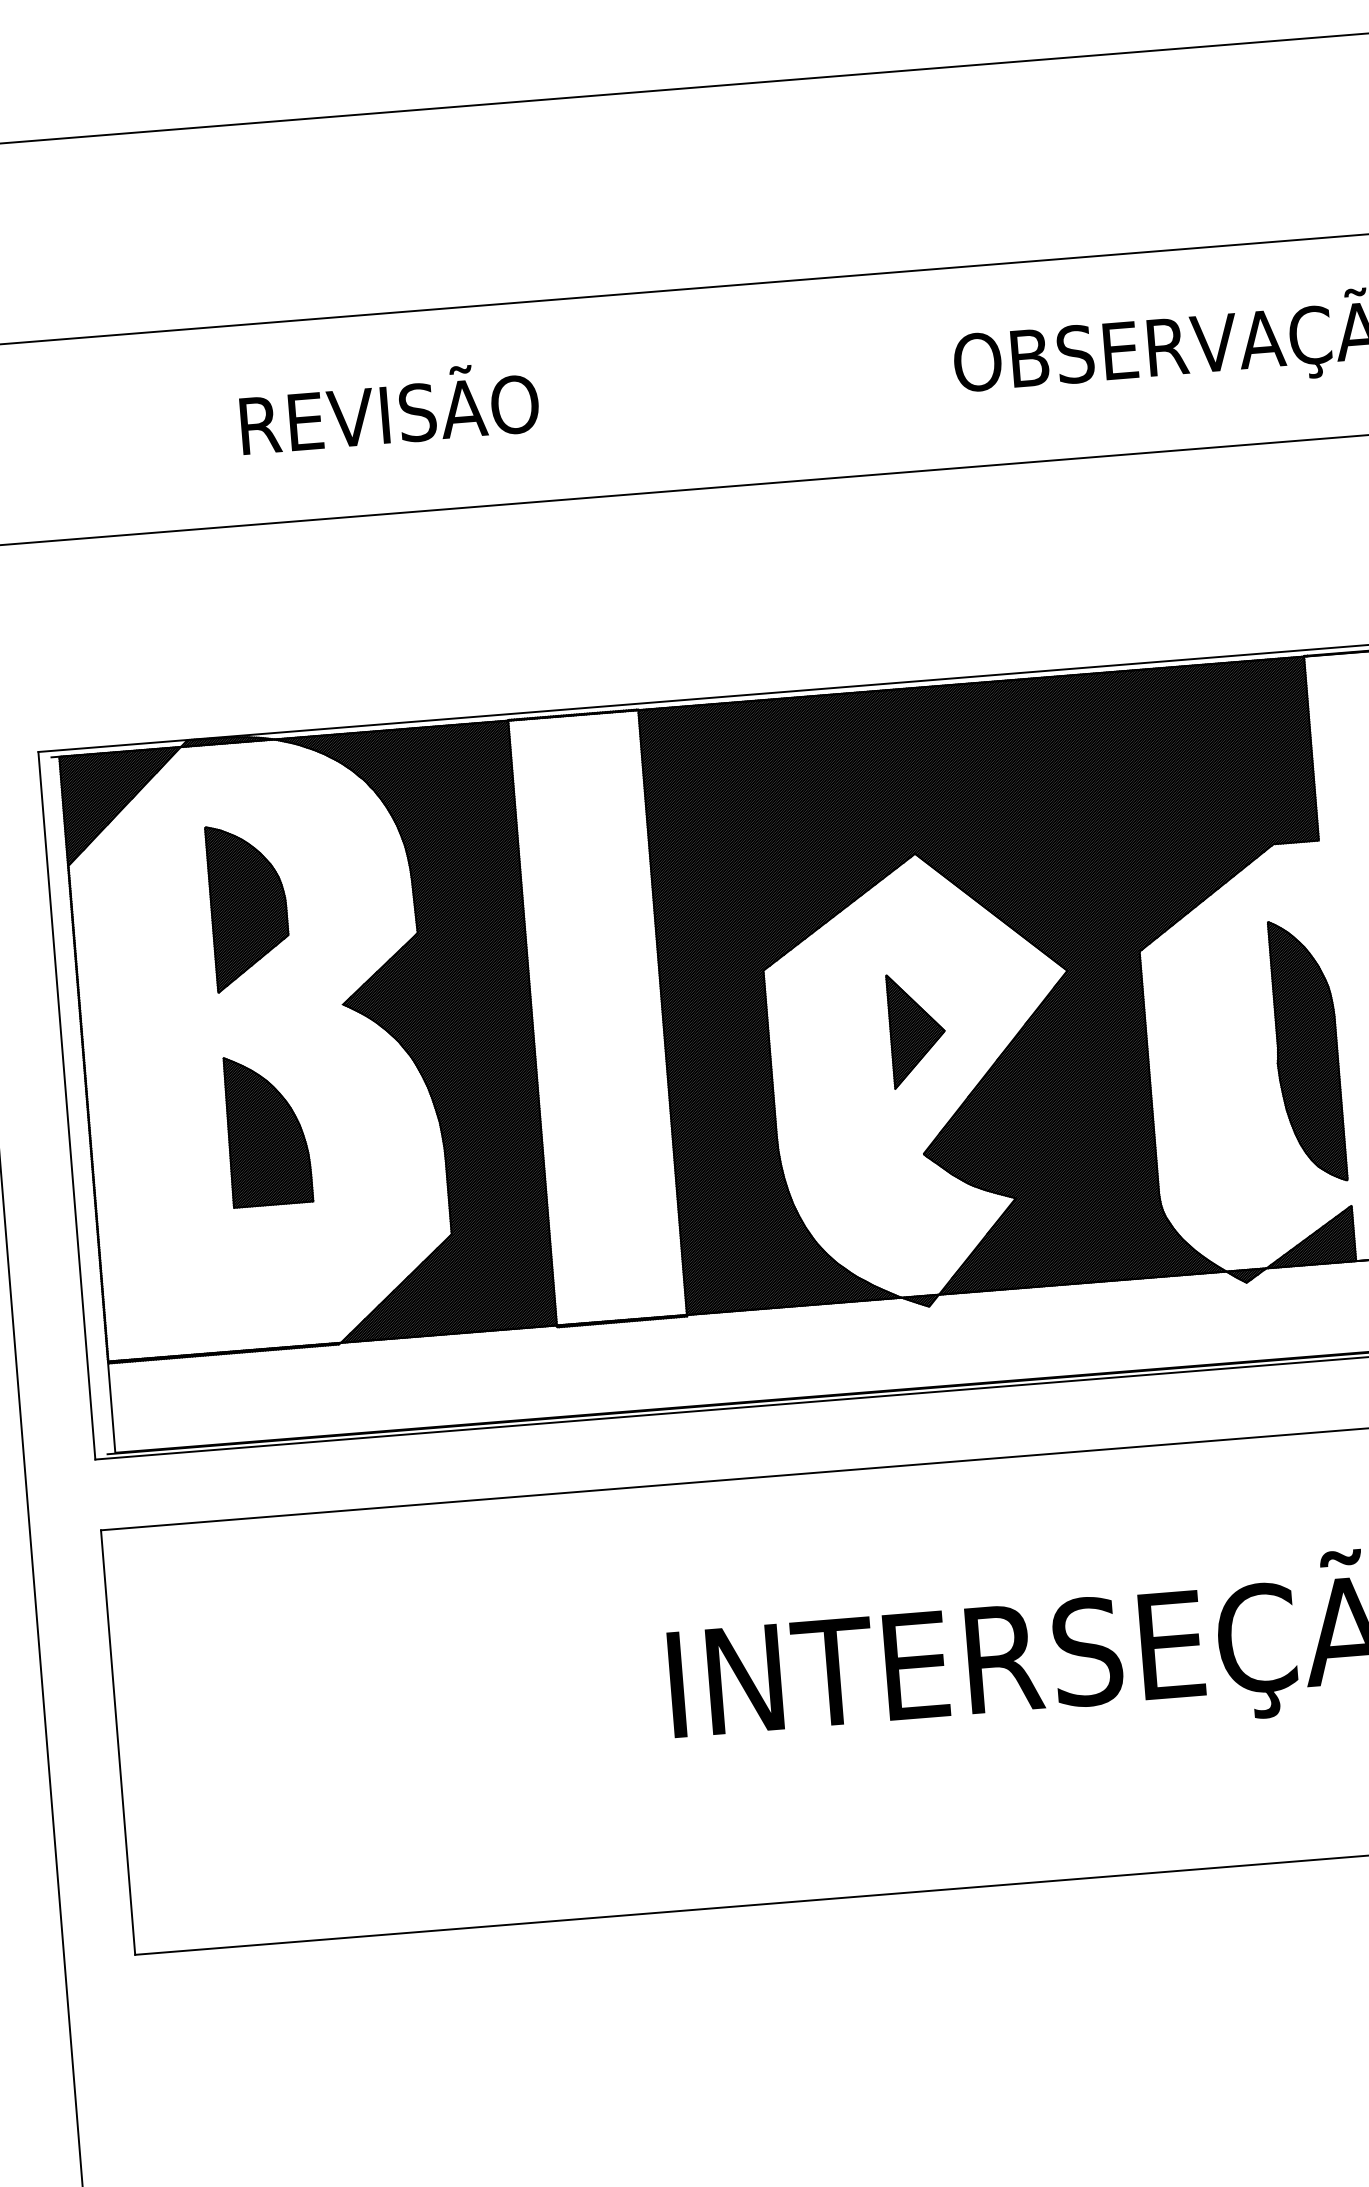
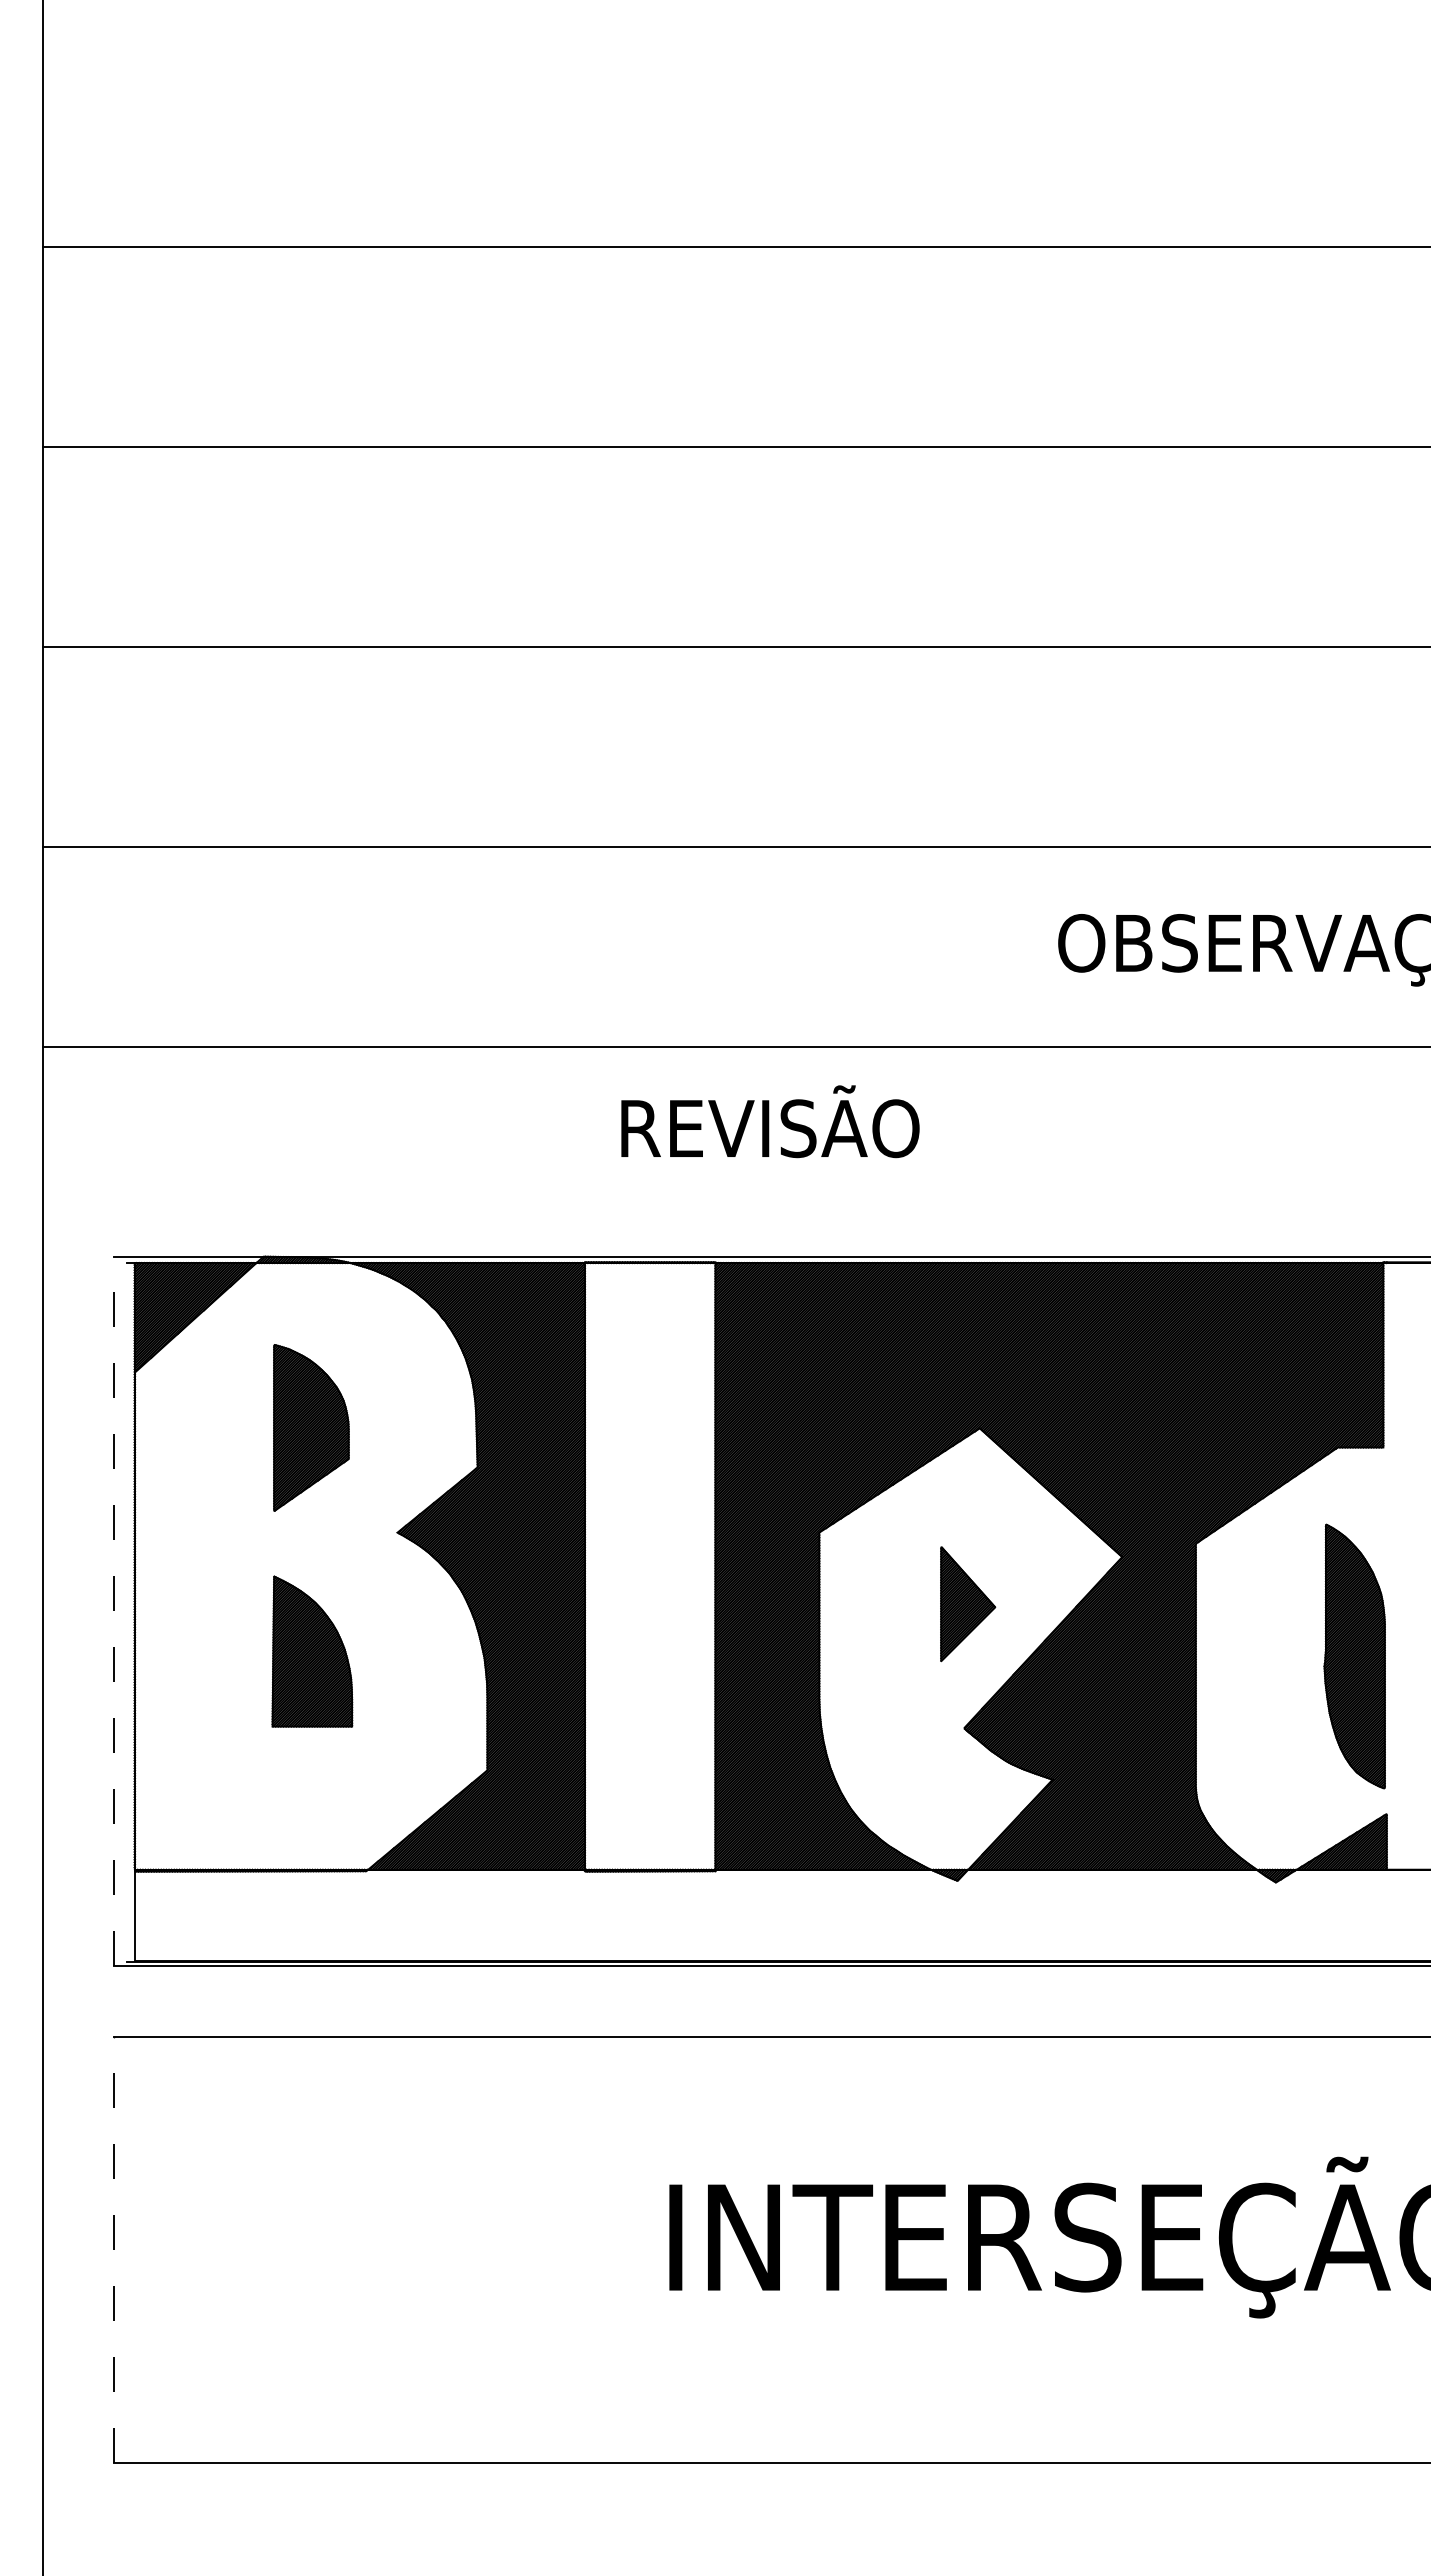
text: (389, 407) -> (770, 1121), moved
line: (67, 1105) -> (114, 1611), solid -> dashed
line: (118, 1742) -> (114, 2250), solid -> dashed

